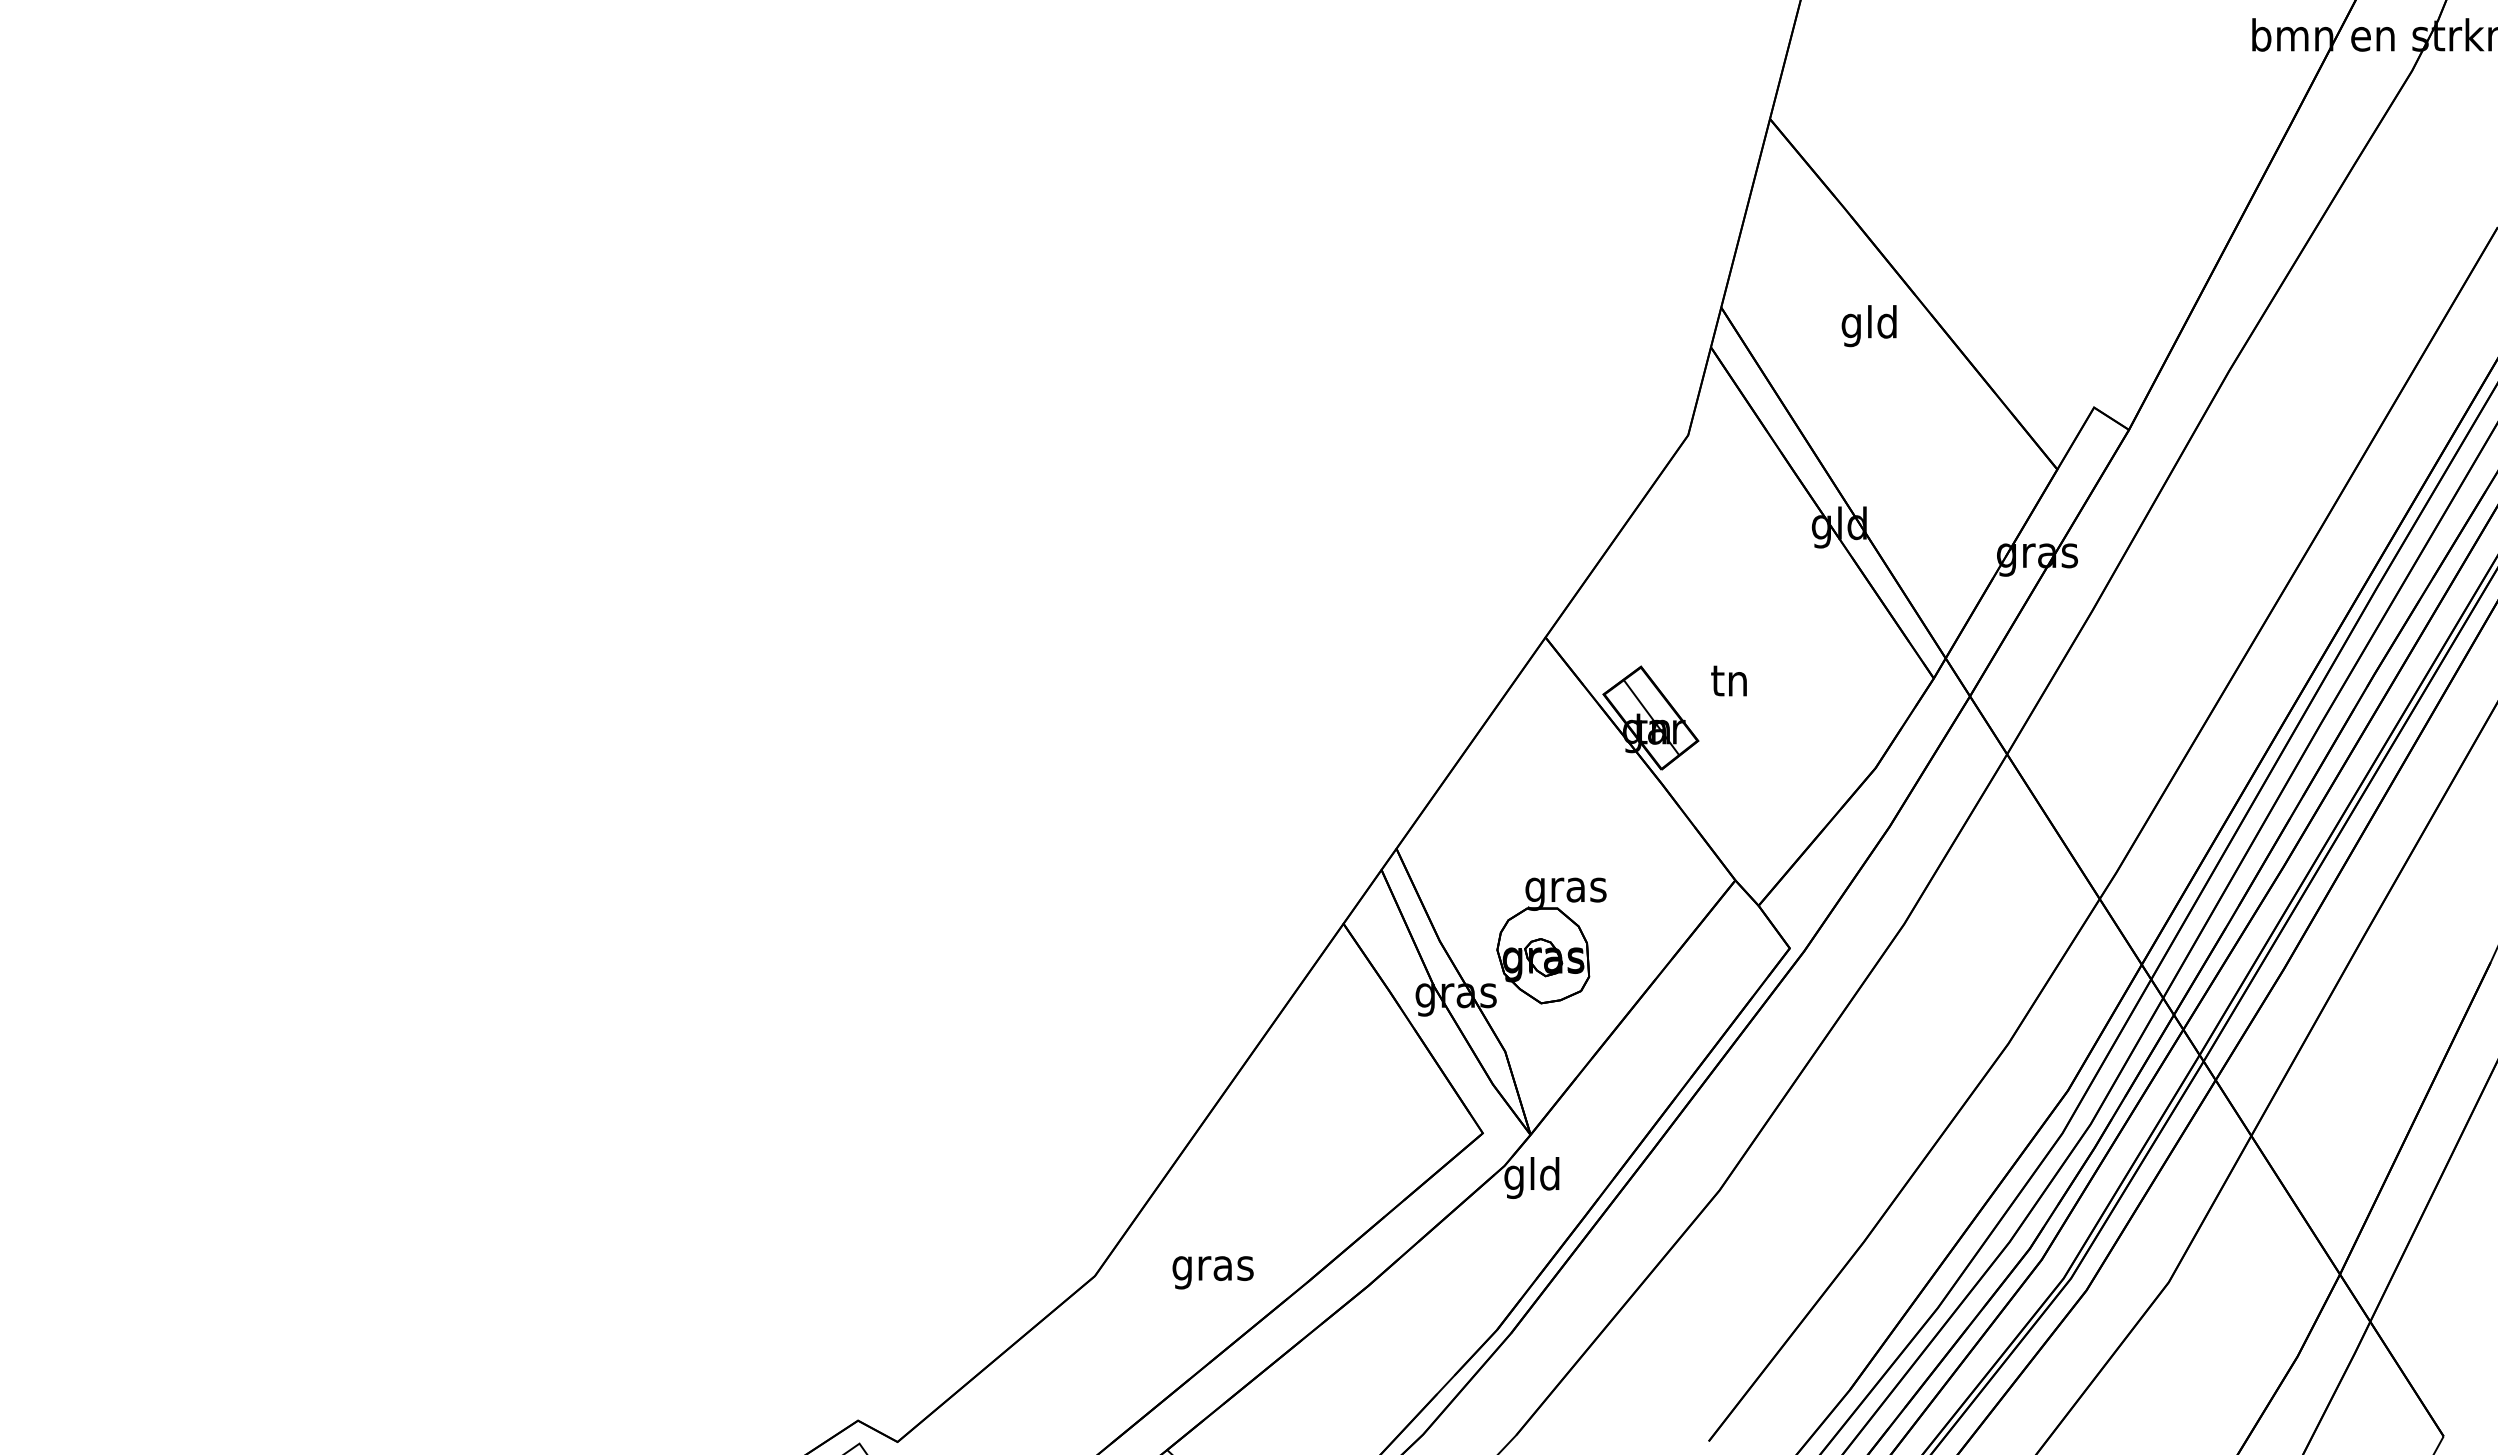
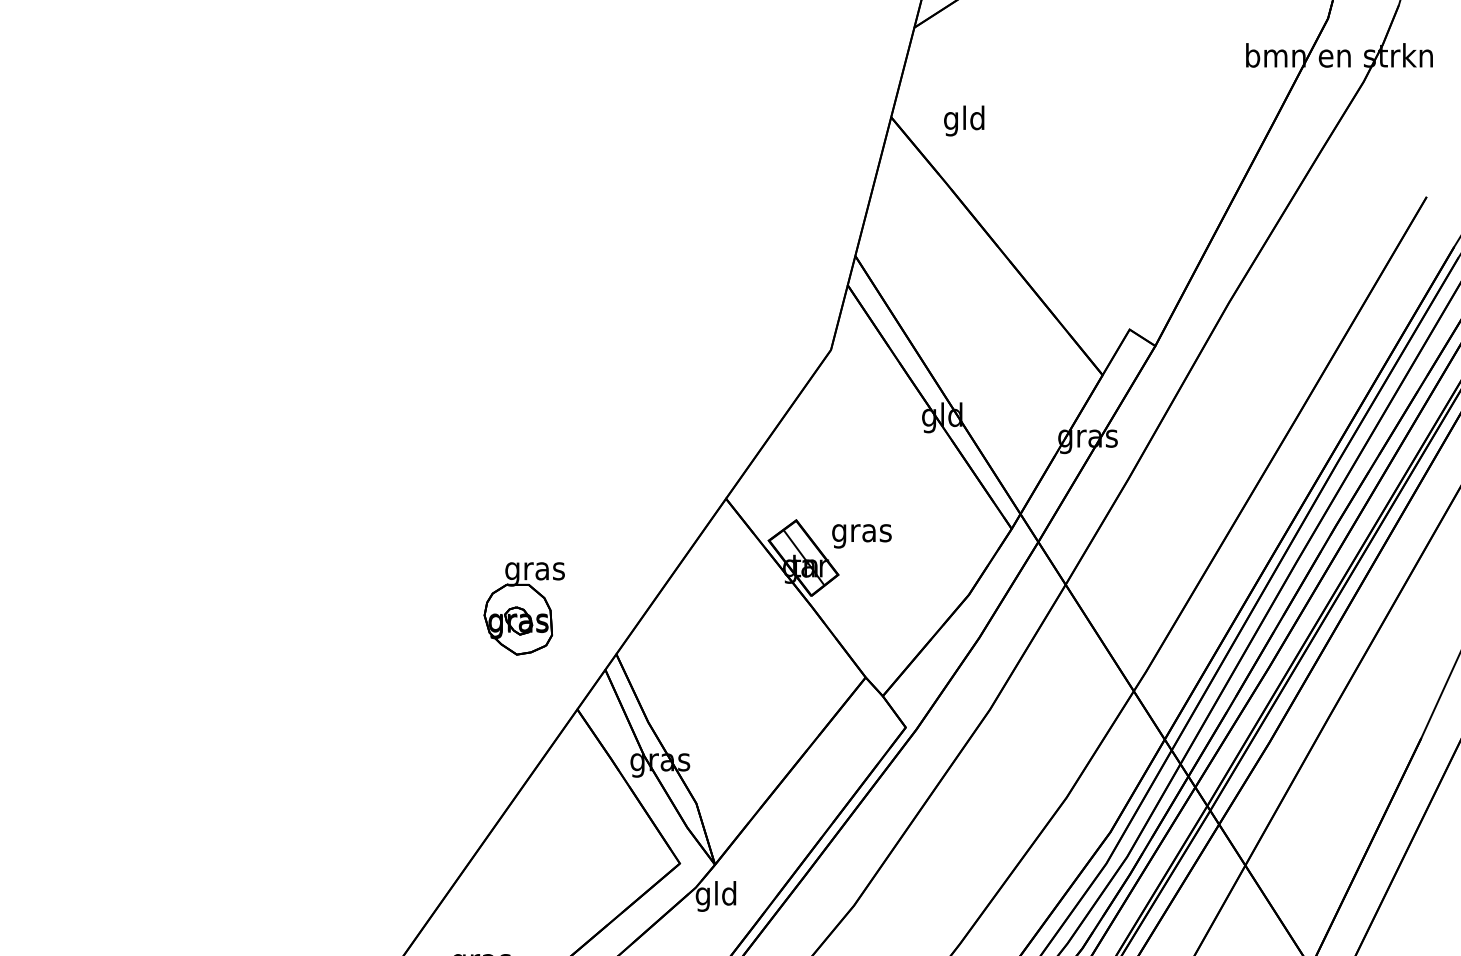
text: (1868, 326) -> (963, 121), moved
text: (1729, 685) -> (861, 534), tn -> gras
part: (1551, 940) -> (524, 608), moved

